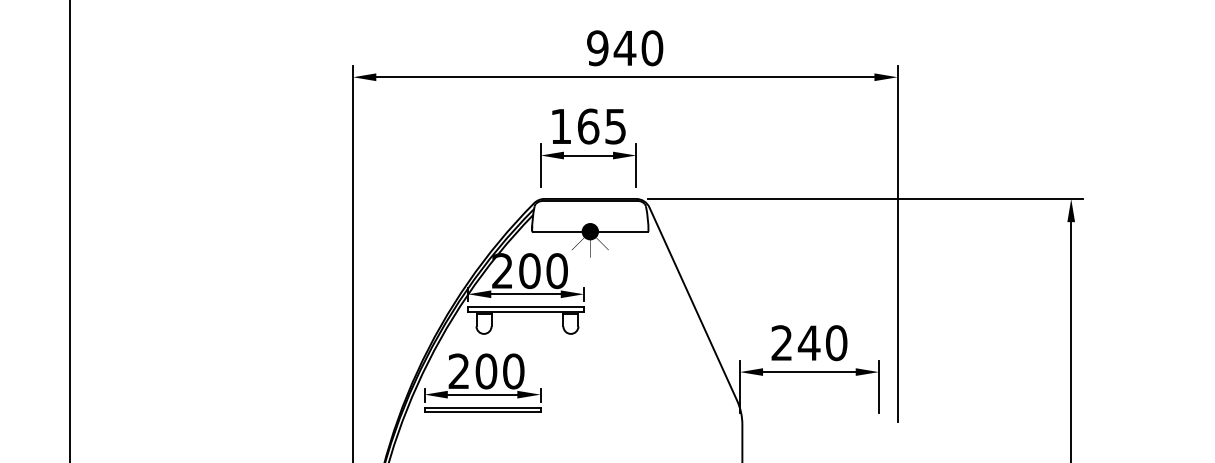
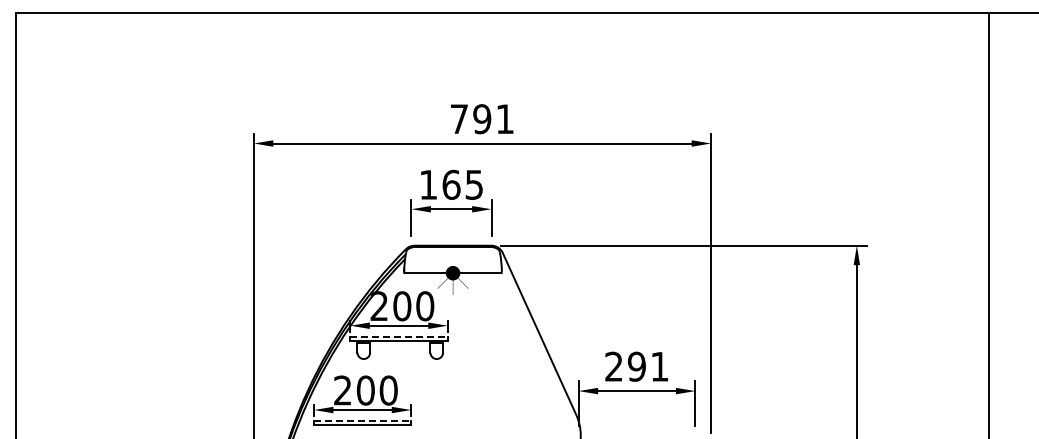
text: (625, 48) -> (482, 119), 940 -> 791
line: (526, 307) -> (399, 336), solid -> dashed
text: (821, 342) -> (647, 366), 240 -> 291
line: (482, 407) -> (362, 420), solid -> dashed

